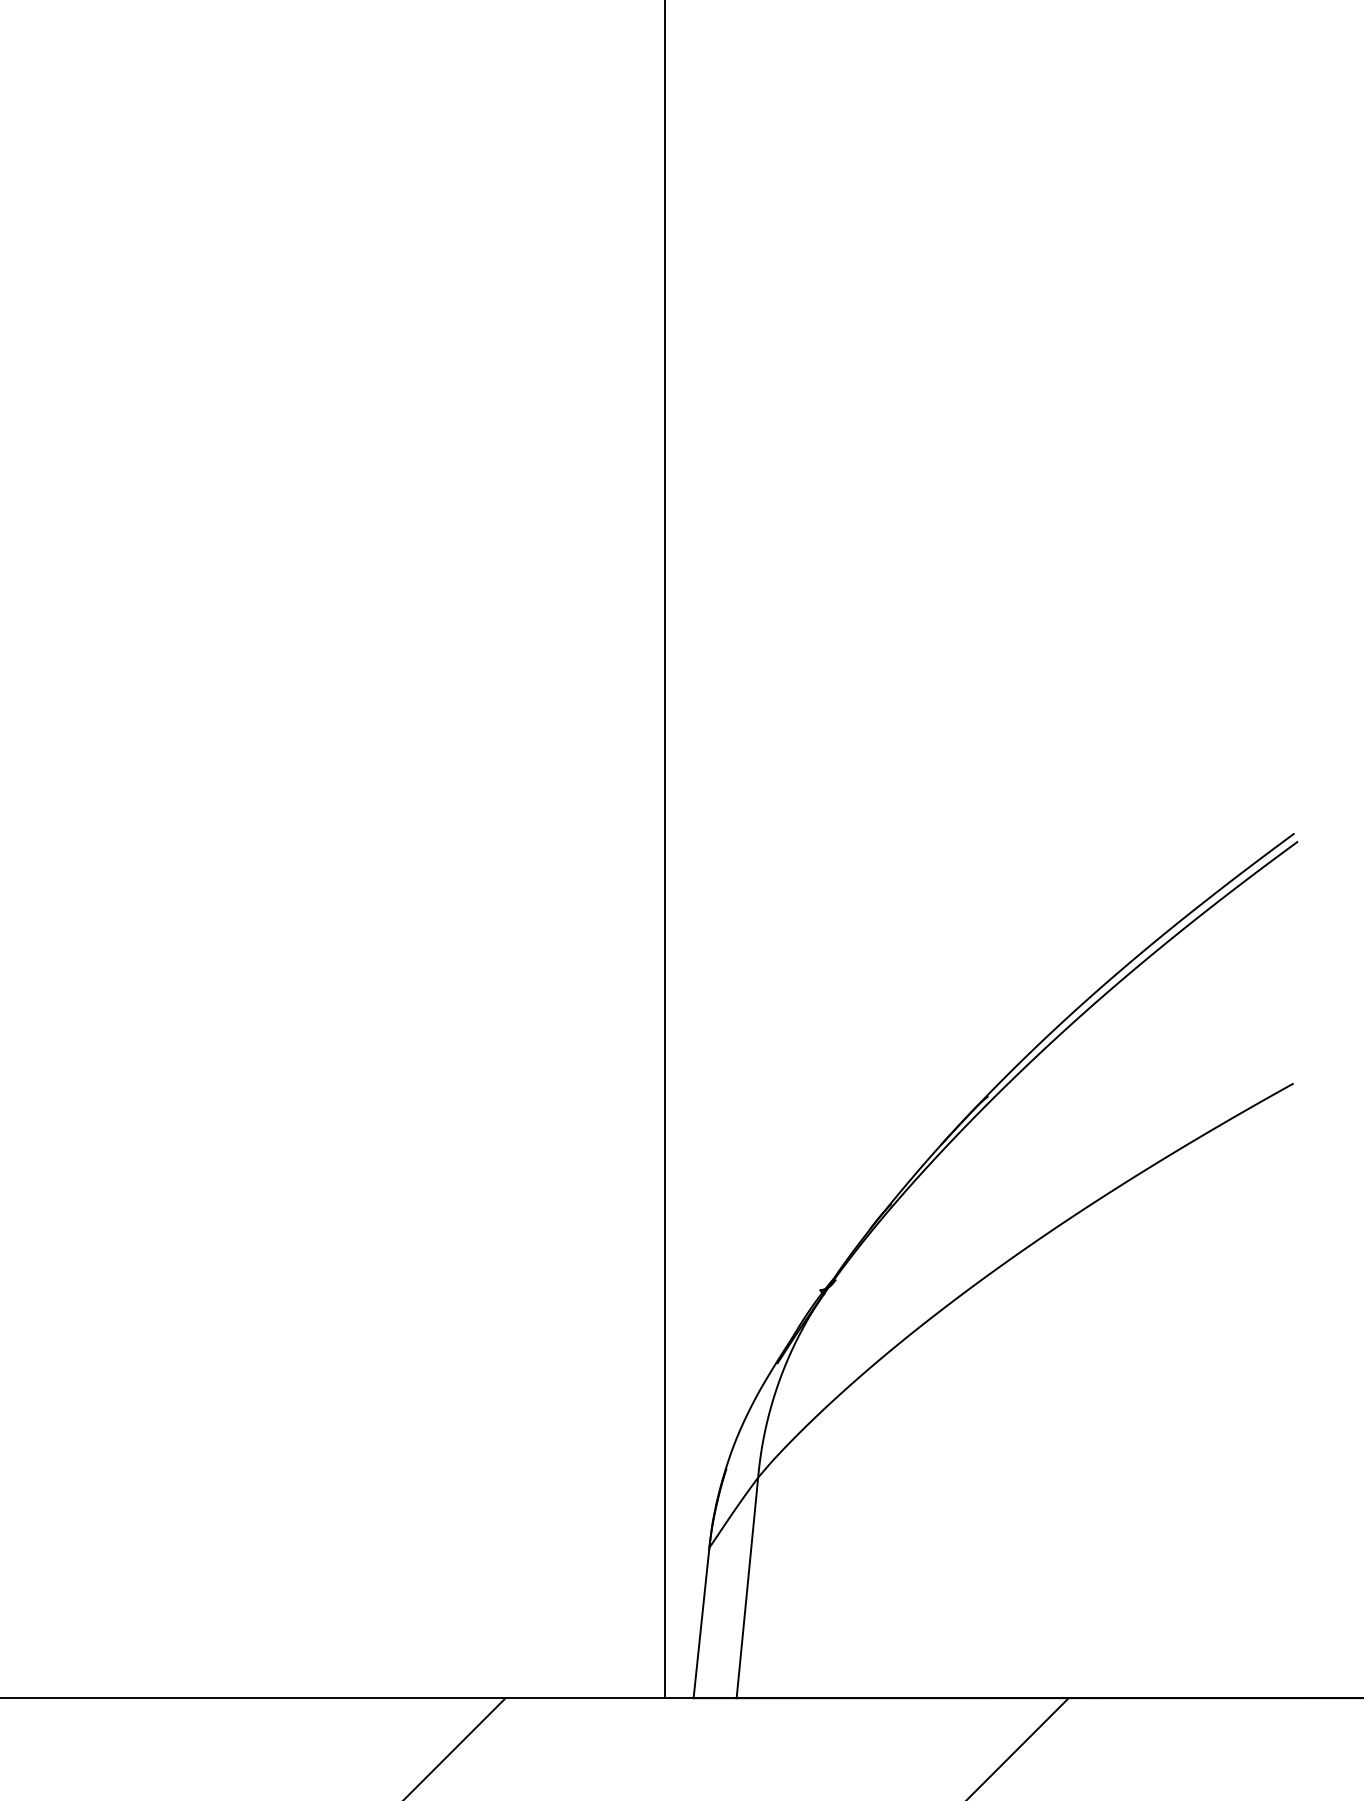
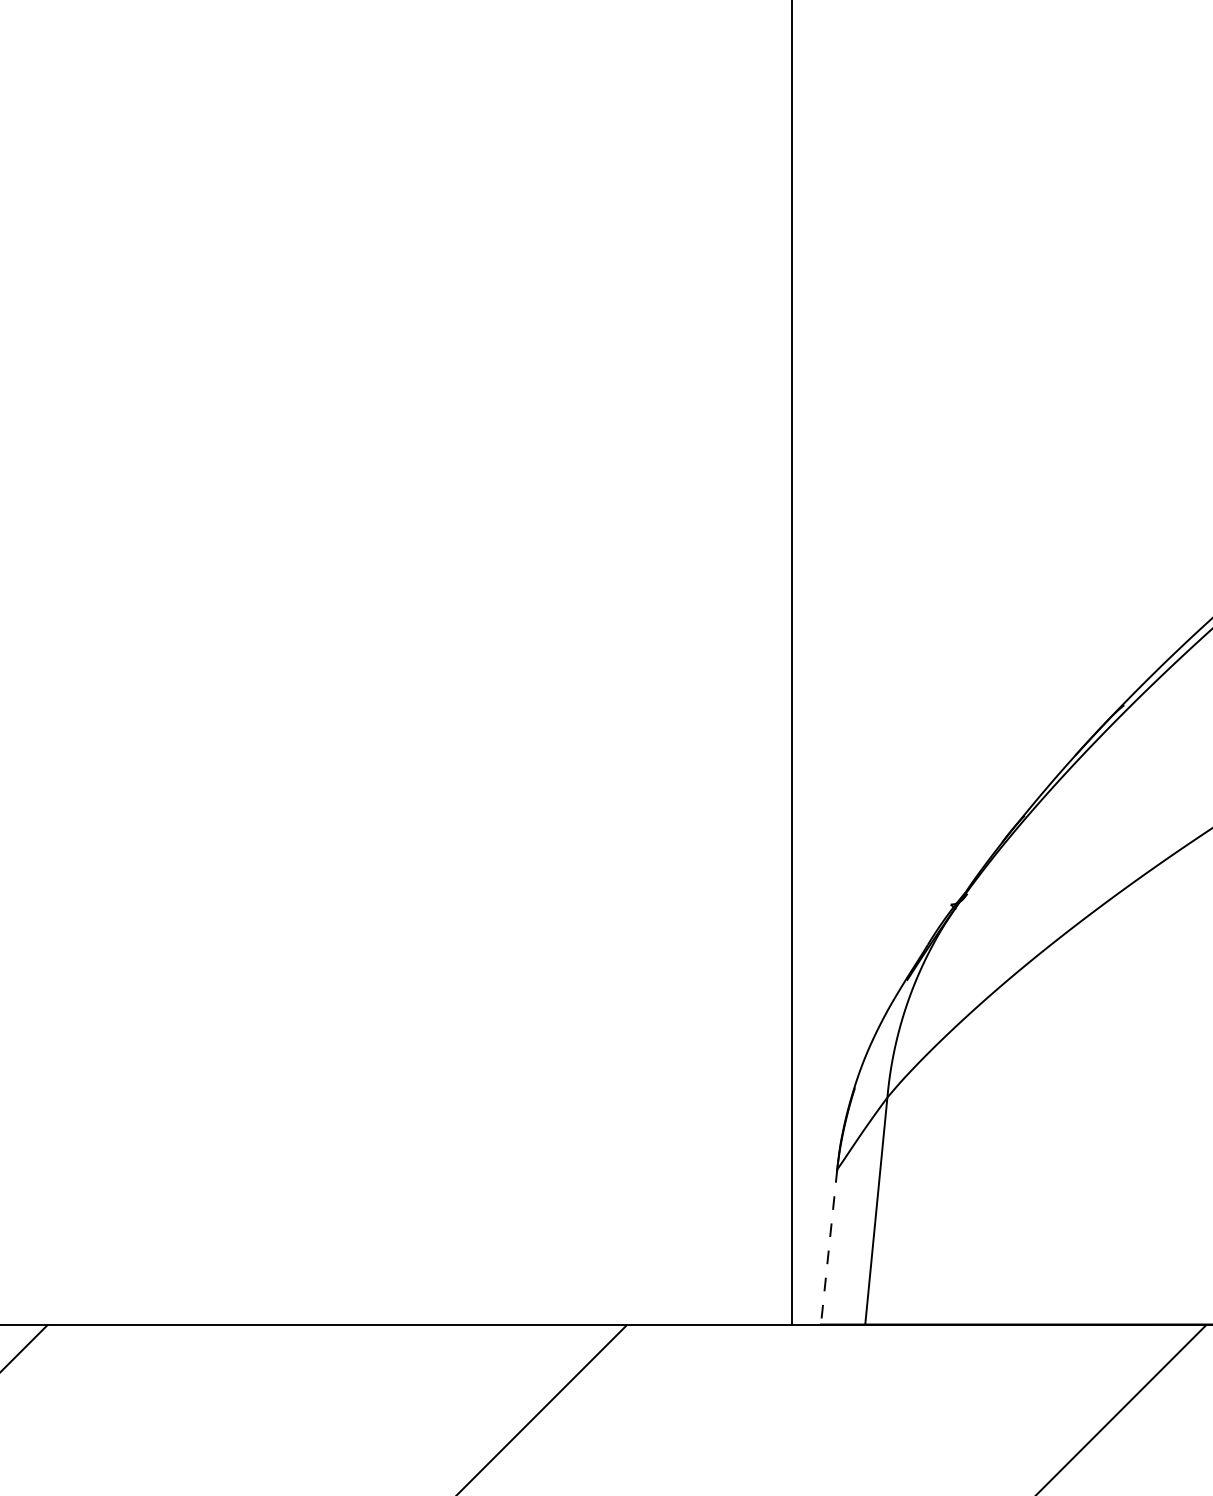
line: (701, 1622) -> (829, 1246), solid -> dashed

